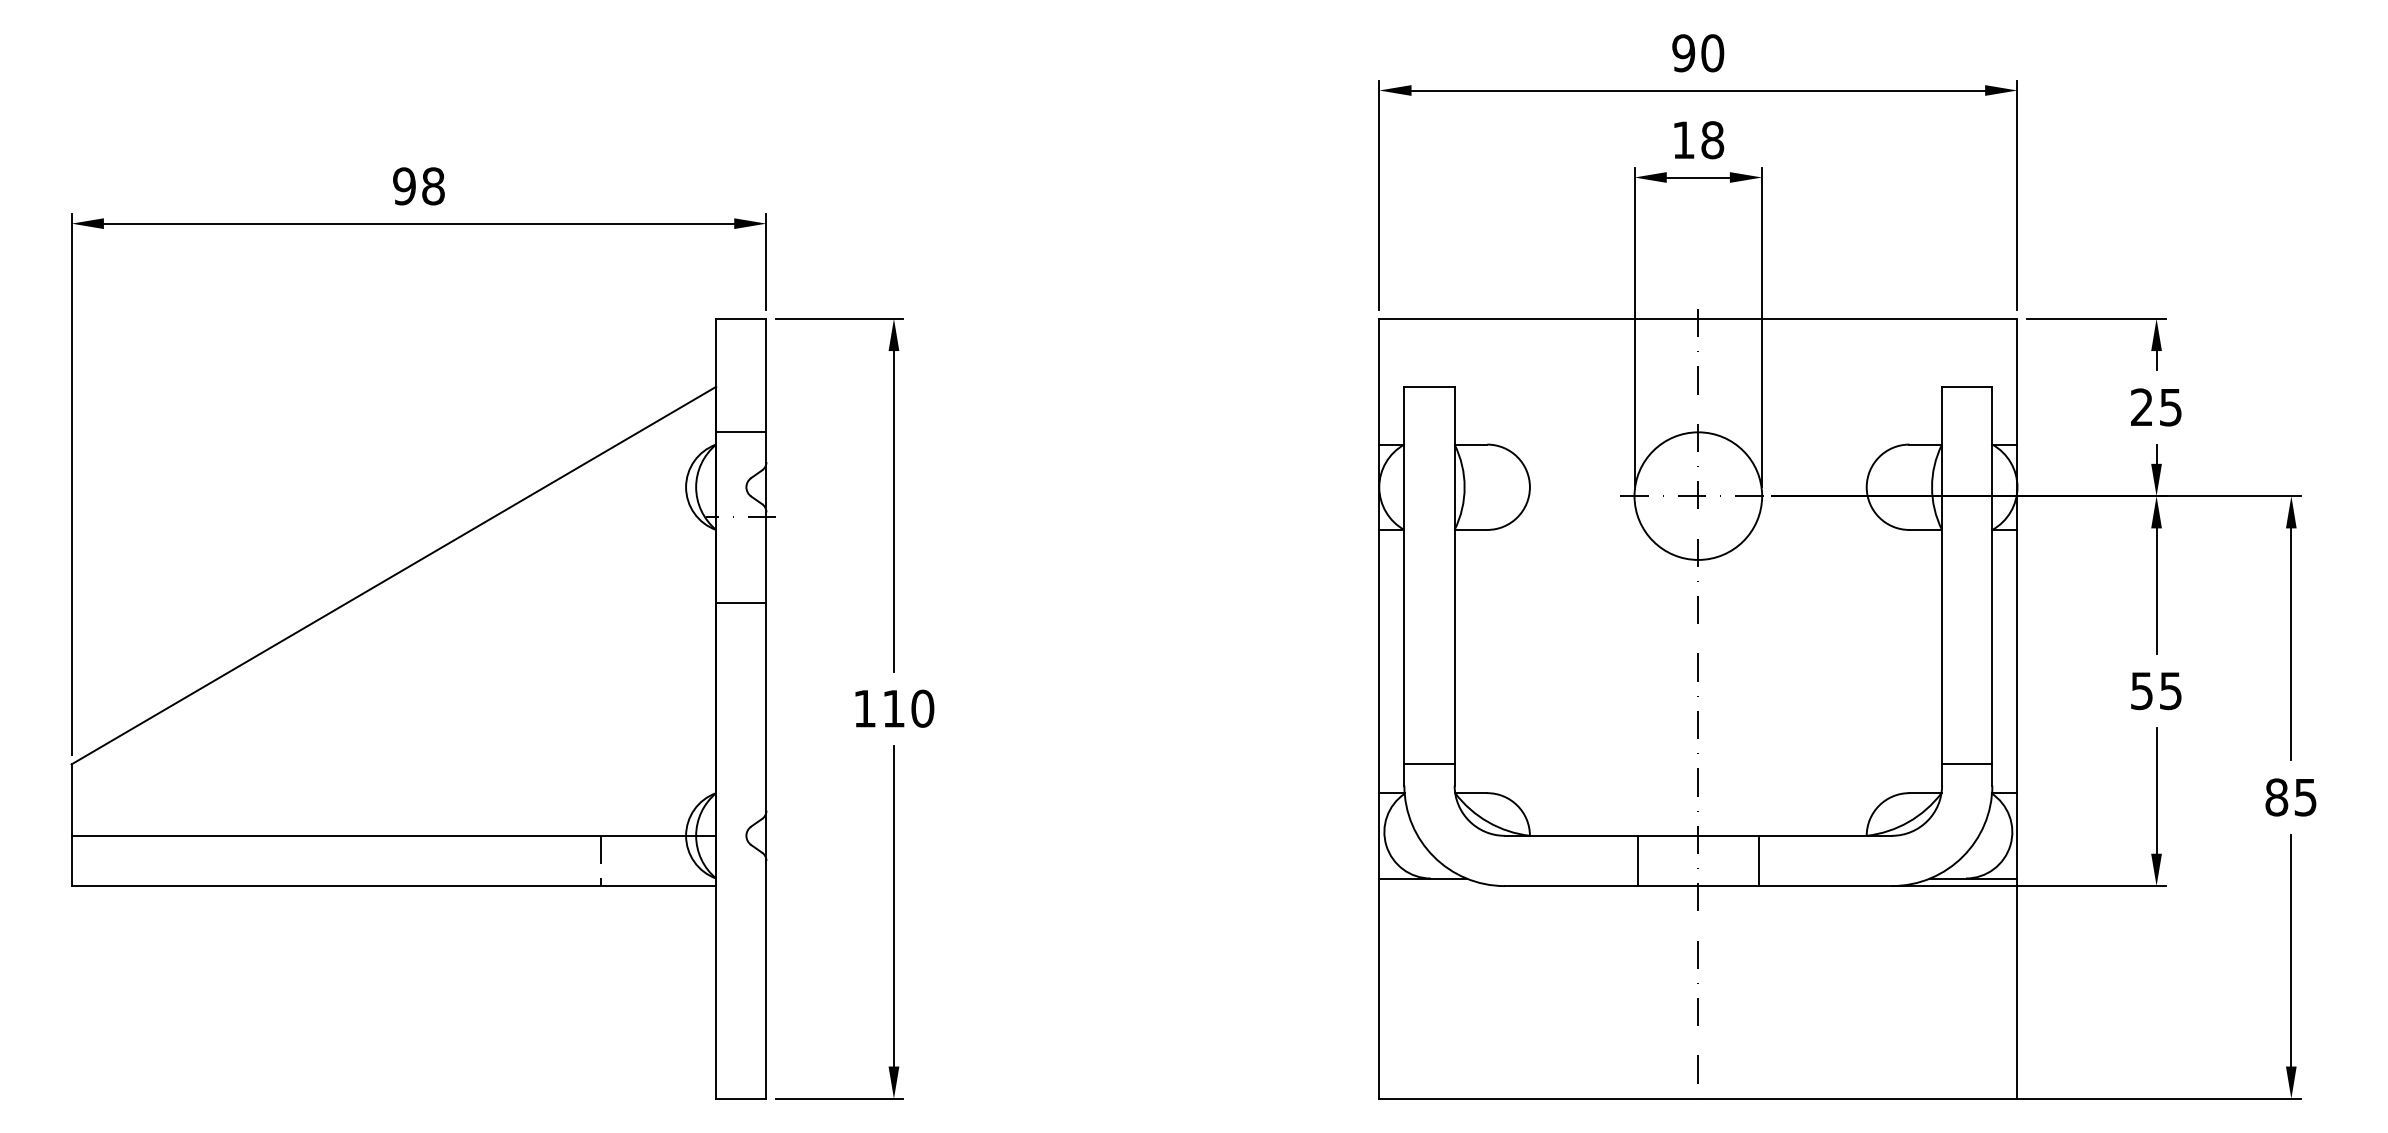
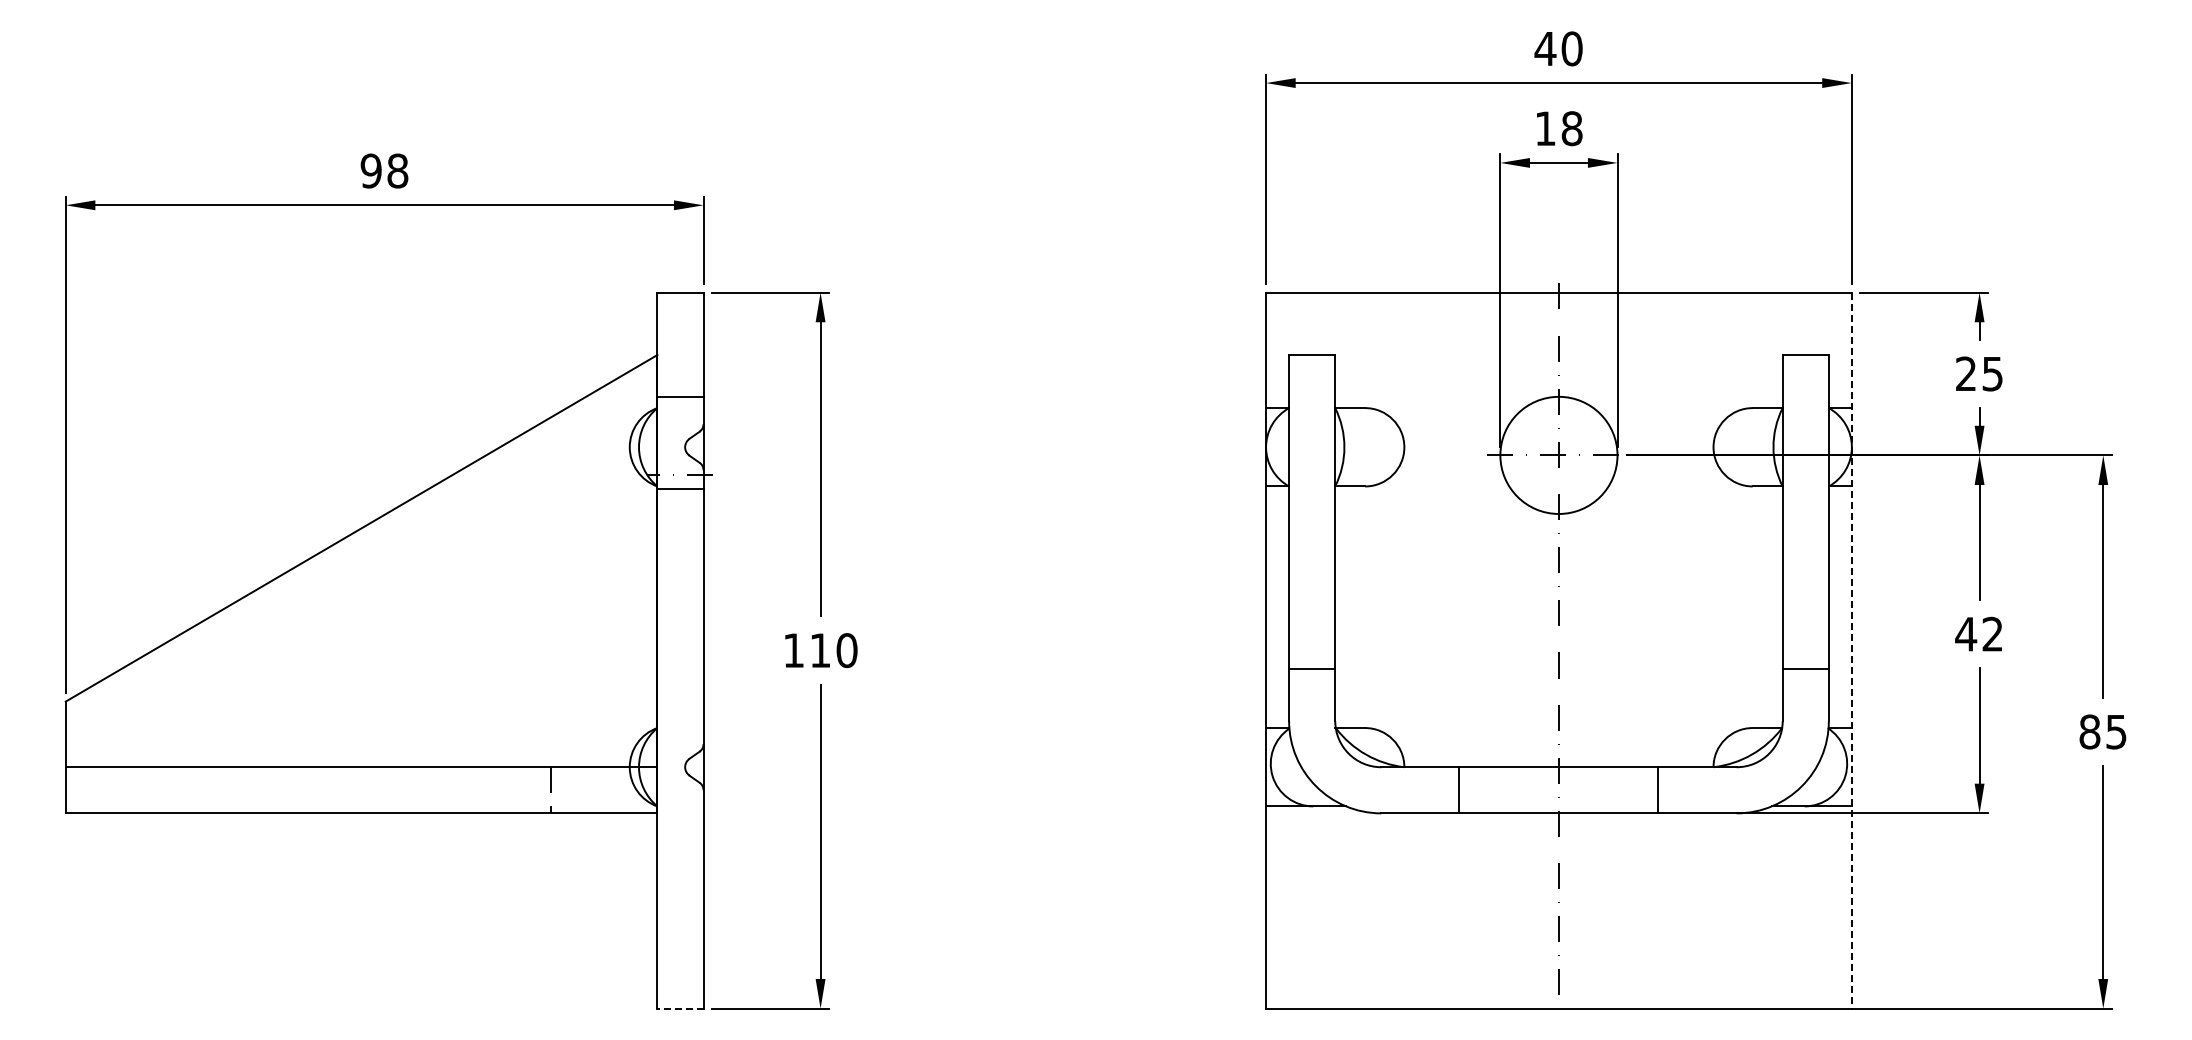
text: (1683, 52) -> (1545, 48), 90 -> 40
line: (741, 602) -> (680, 489), moved
text: (2155, 690) -> (1978, 633), 55 -> 42
line: (2017, 708) -> (1851, 650), solid -> dashed
line: (1429, 764) -> (1312, 668), moved
line: (1966, 764) -> (1805, 668), moved
line: (1637, 861) -> (1458, 790), moved
line: (1758, 861) -> (1658, 790), moved
line: (741, 1098) -> (680, 1008), solid -> dashed

